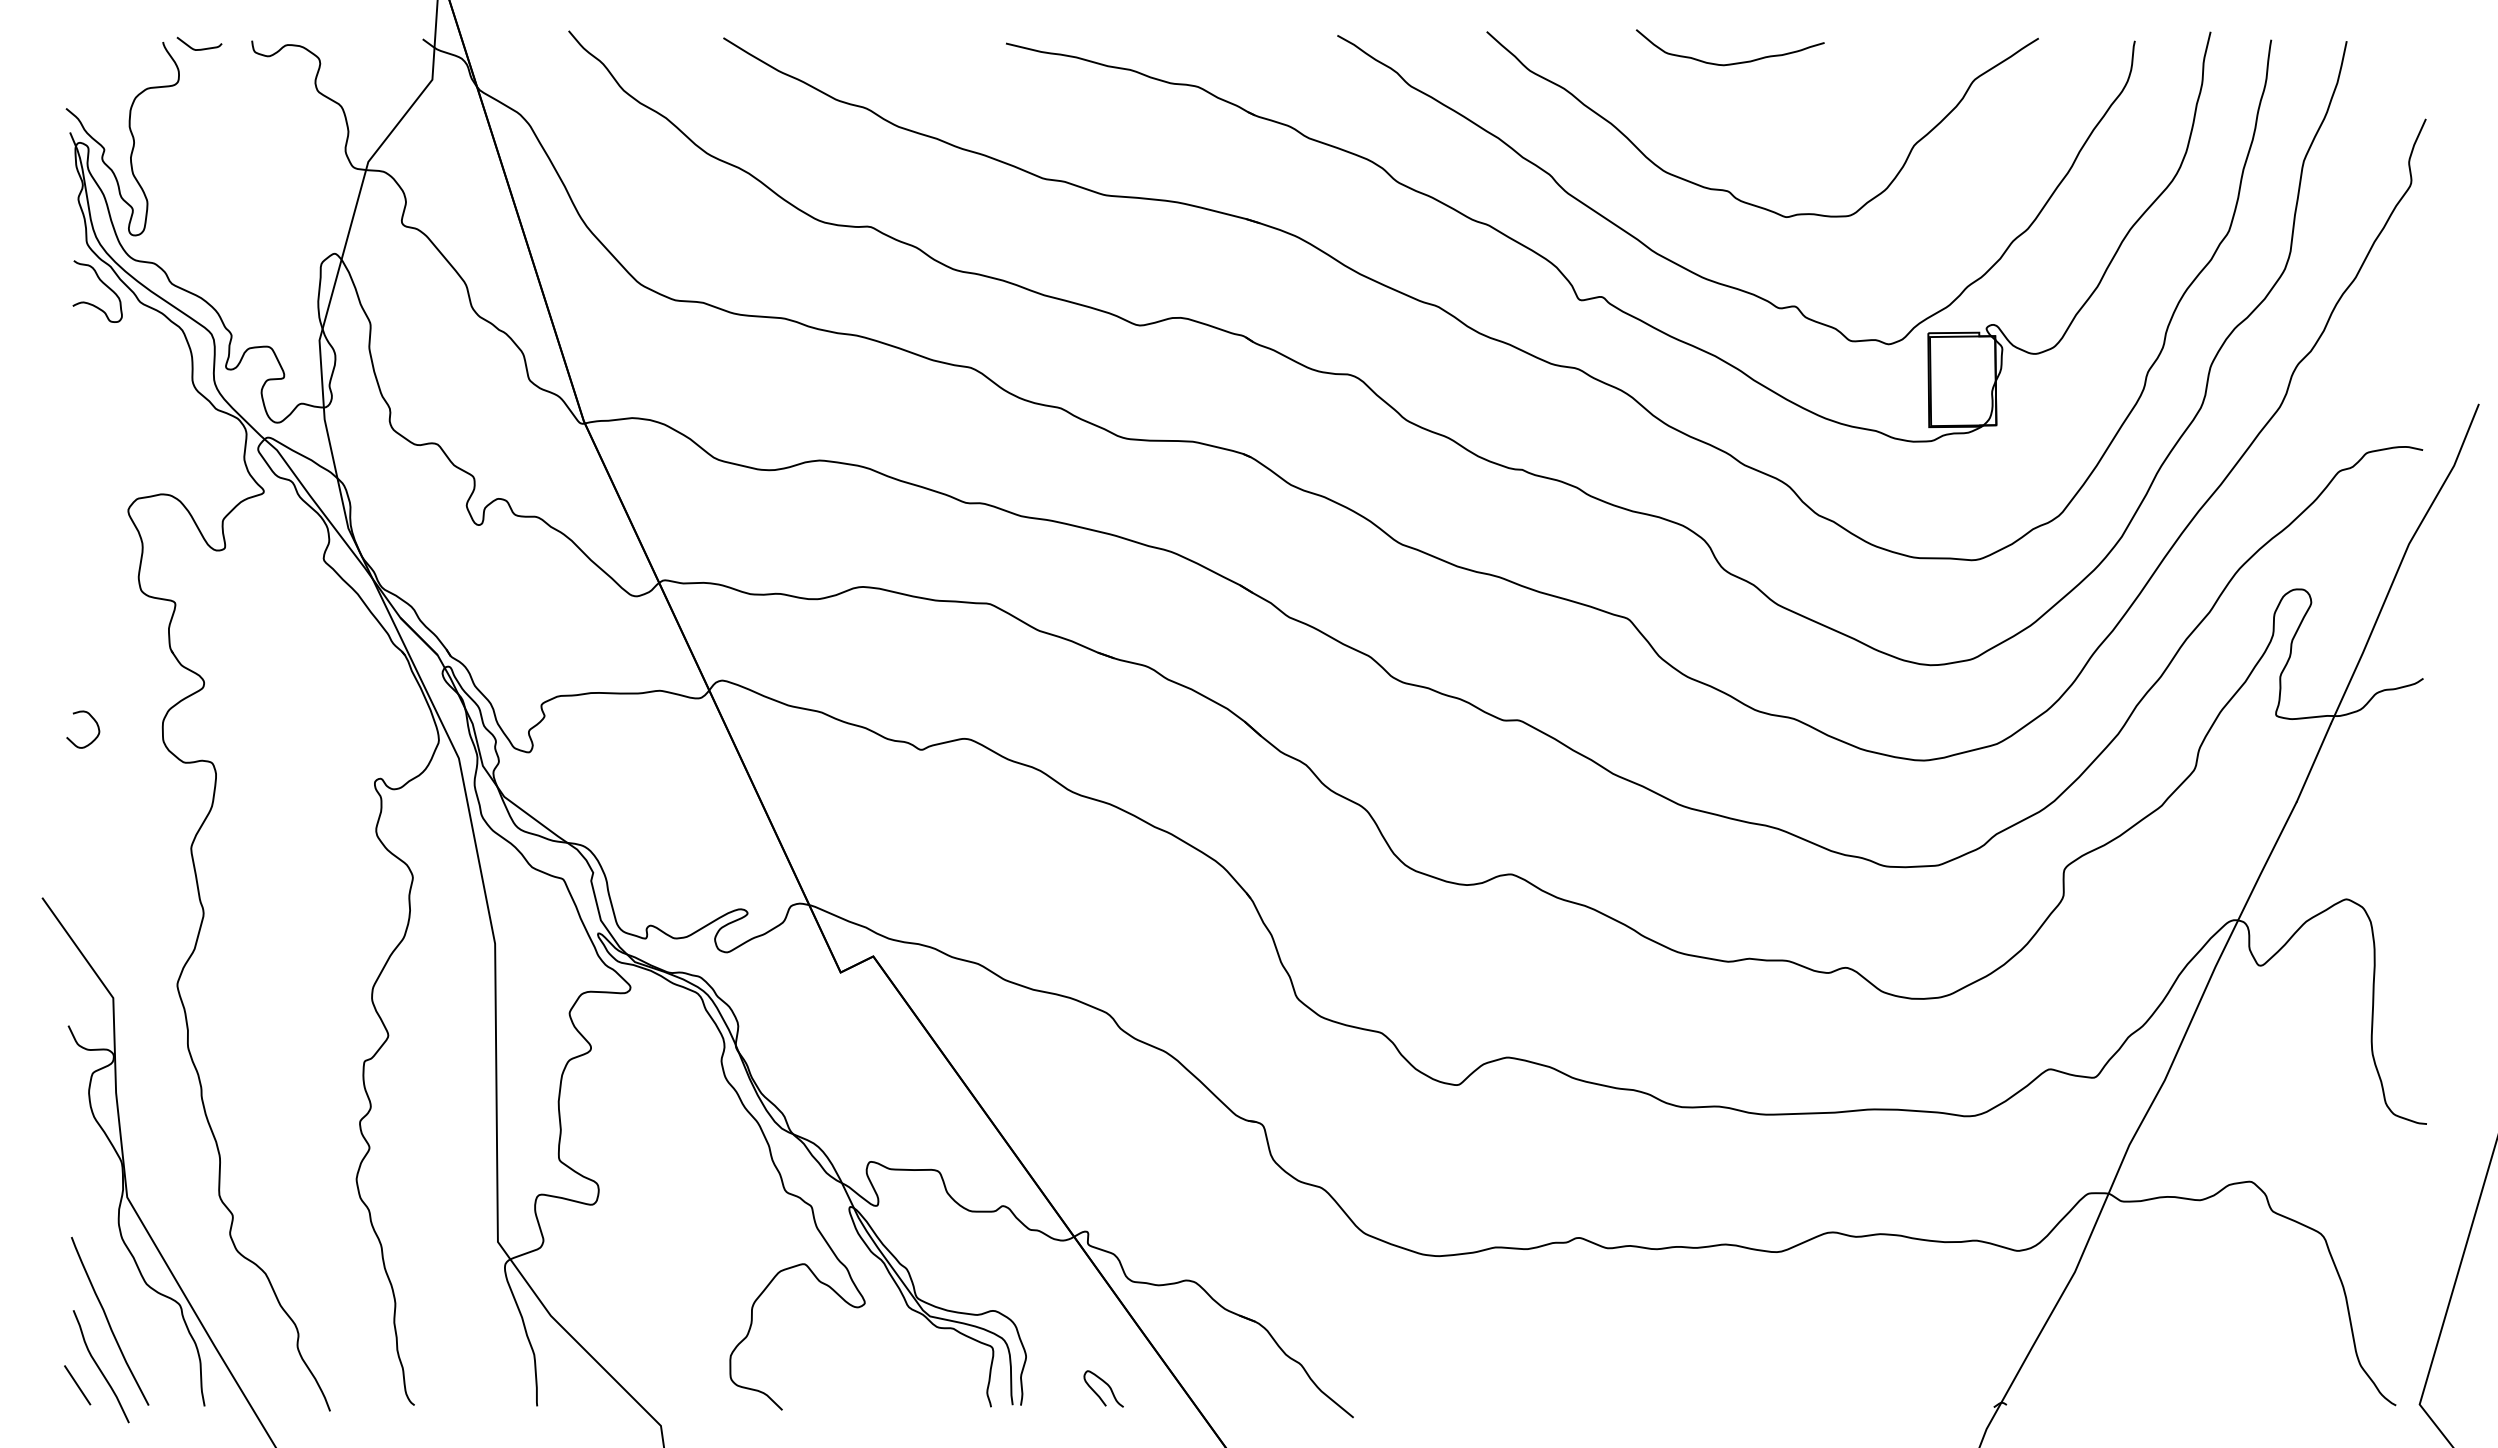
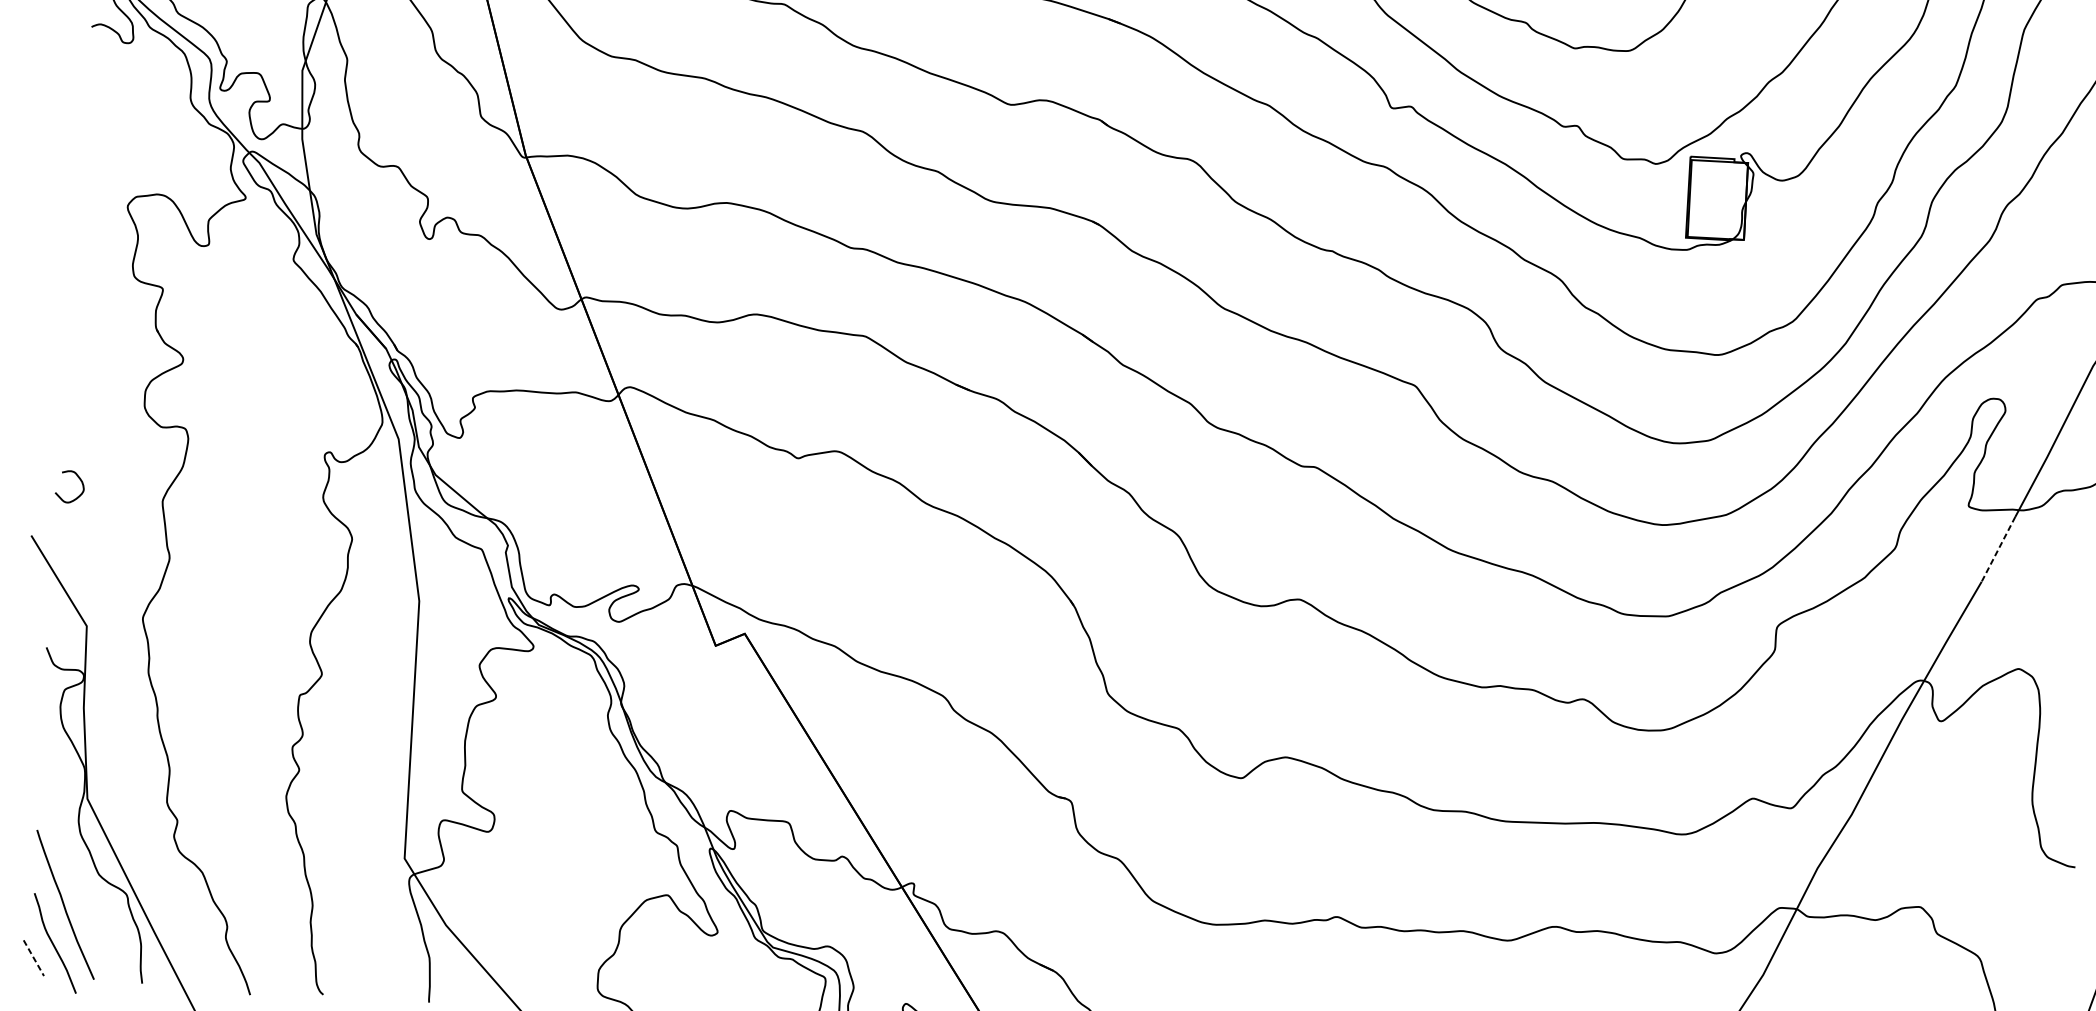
curve: (92, 719) -> (78, 478), moved
line: (2313, 763) -> (1998, 549), solid -> dashed
line: (77, 1385) -> (33, 958), solid -> dashed

